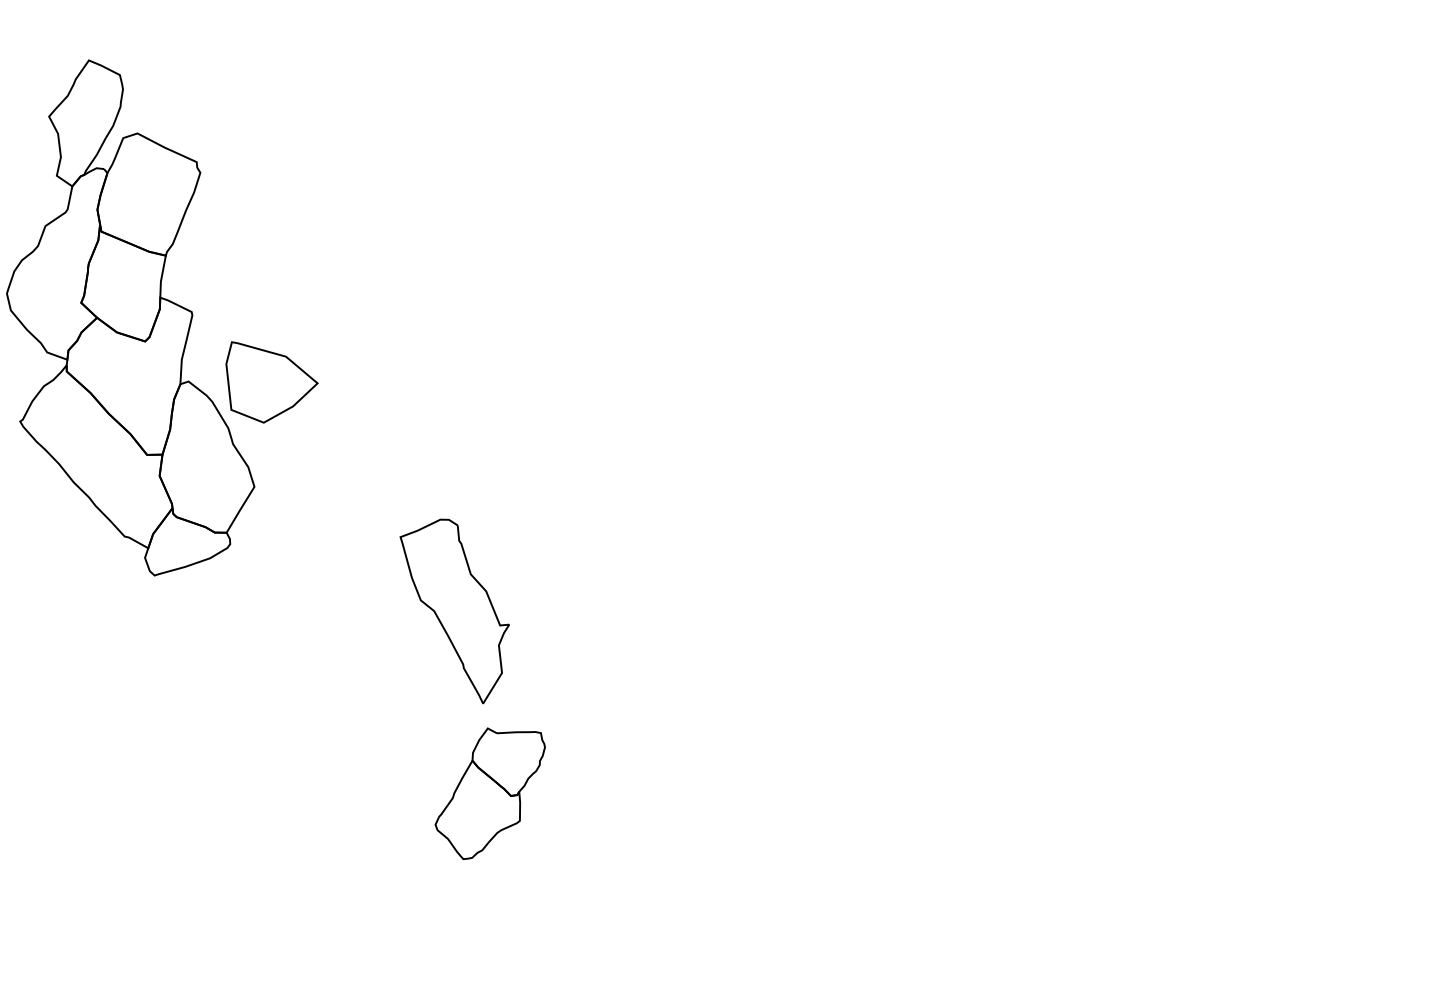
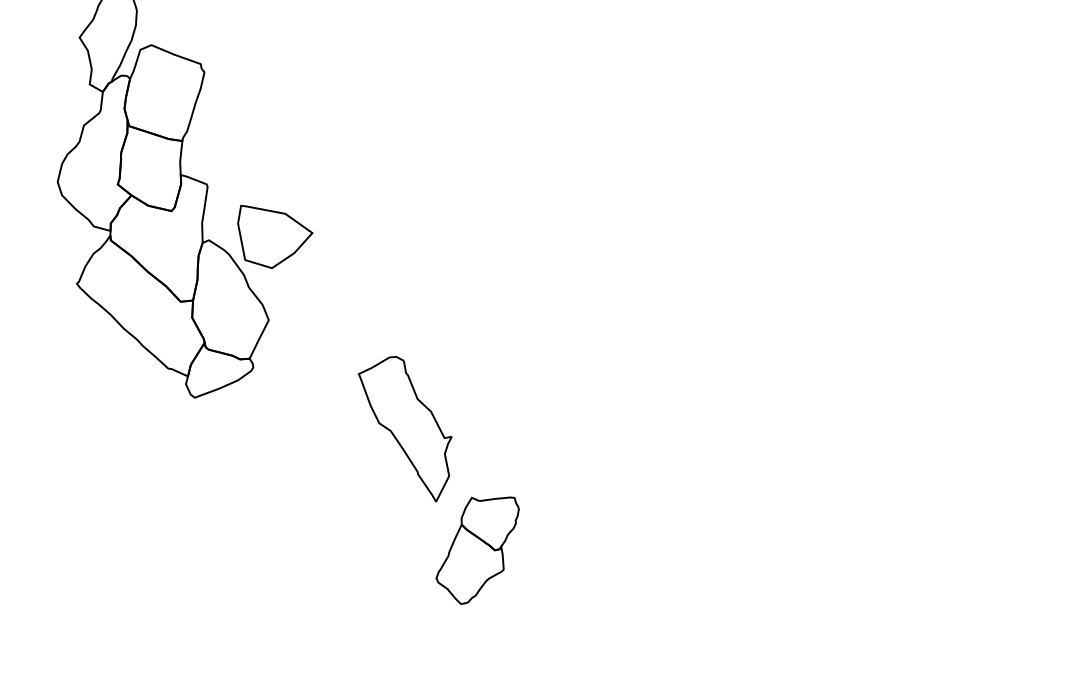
part: (454, 611) -> (407, 429), moved

